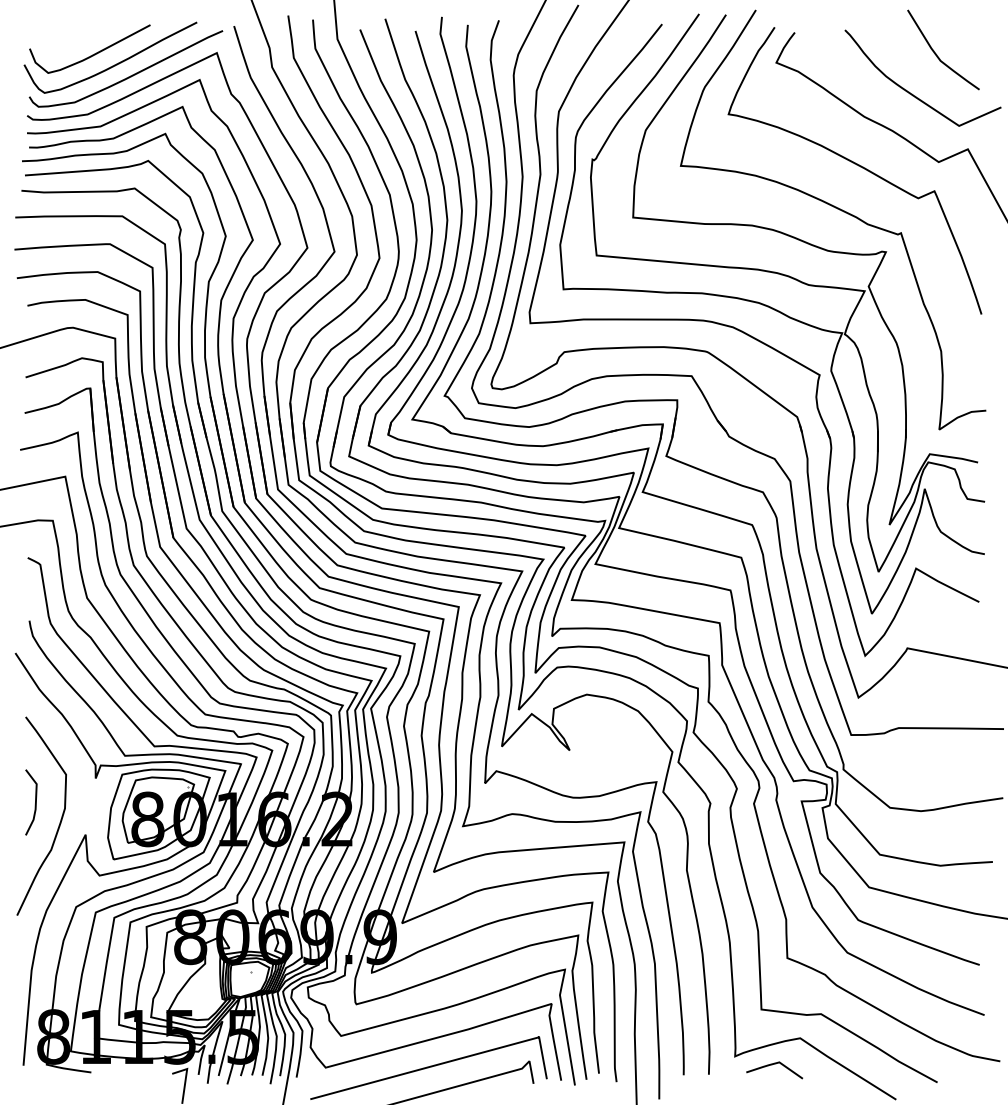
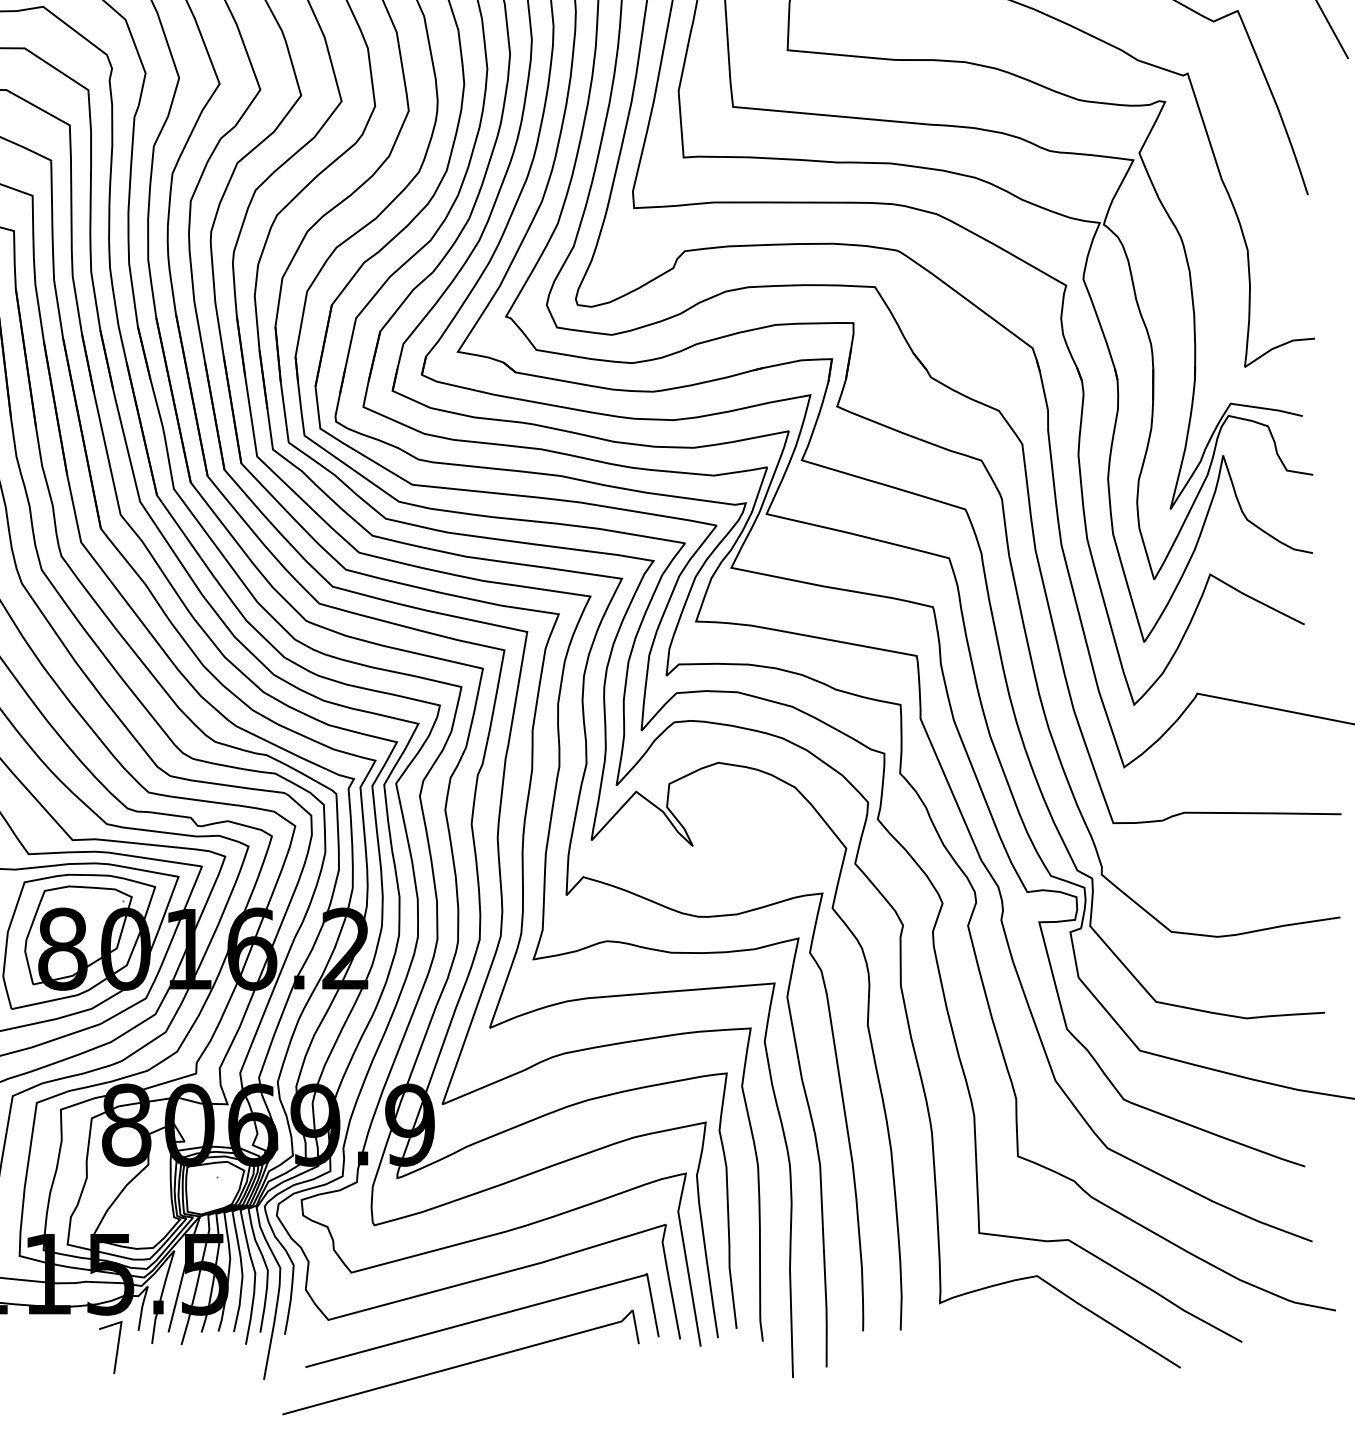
line: (772, 1065) -> (995, 1316), removed

